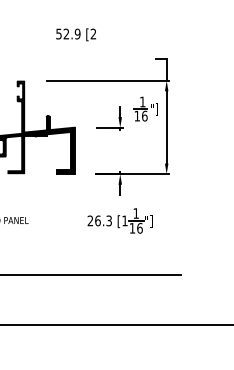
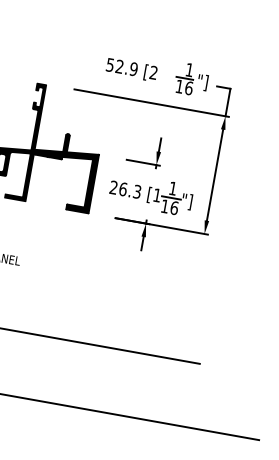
text: (75, 34) -> (130, 69), moved
part: (145, 108) -> (191, 78), moved
part: (119, 220) -> (150, 193), moved

